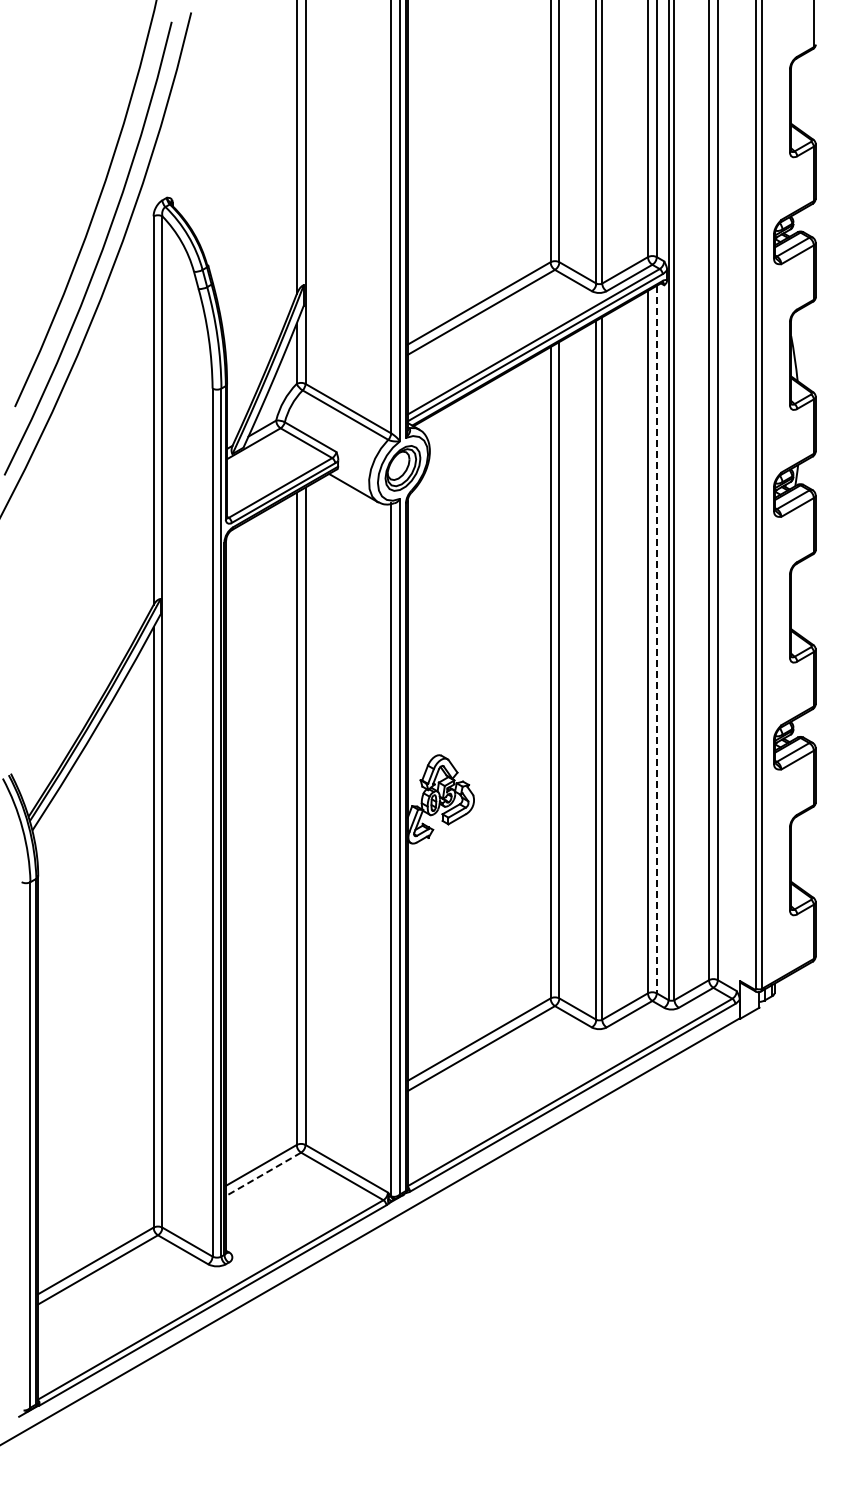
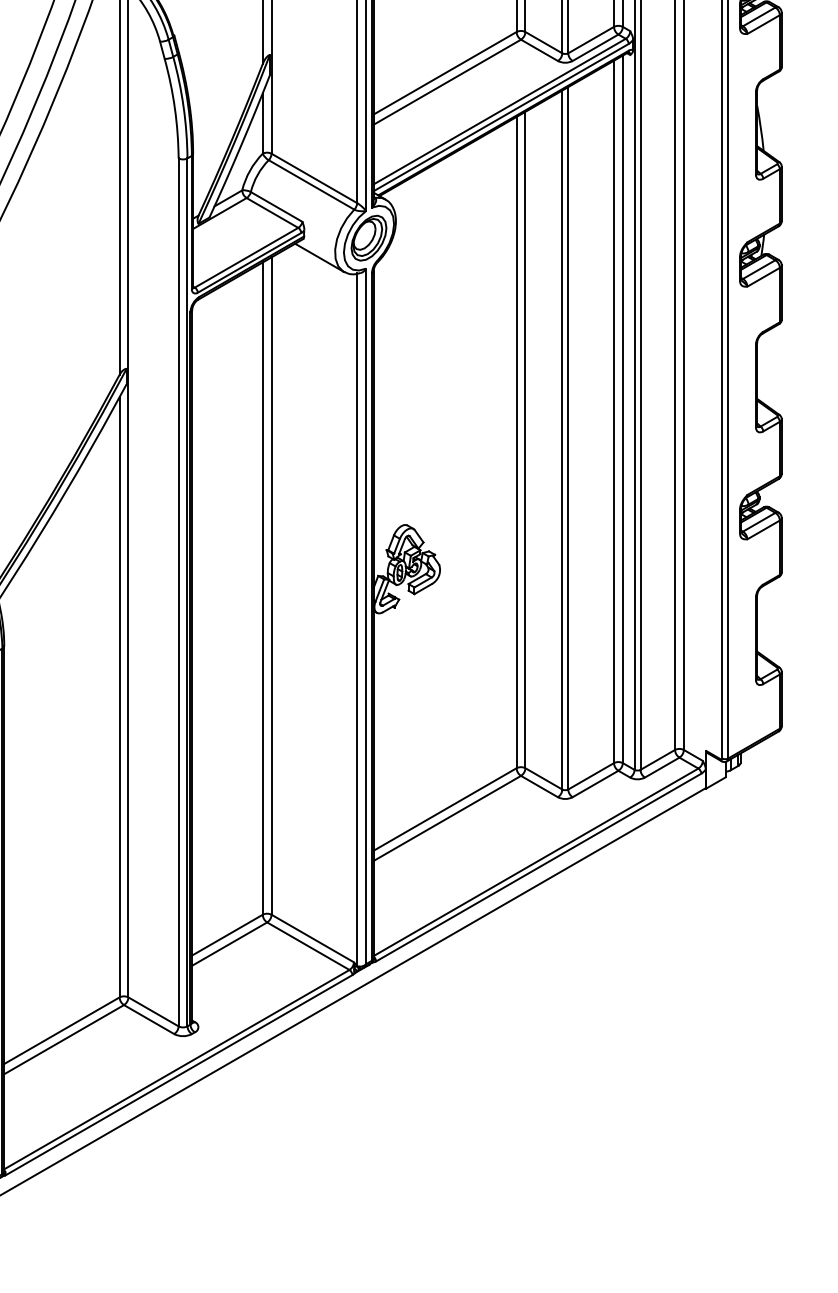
line: (656, 639) -> (622, 409), dashed -> solid
line: (263, 1174) -> (229, 944), dashed -> solid

